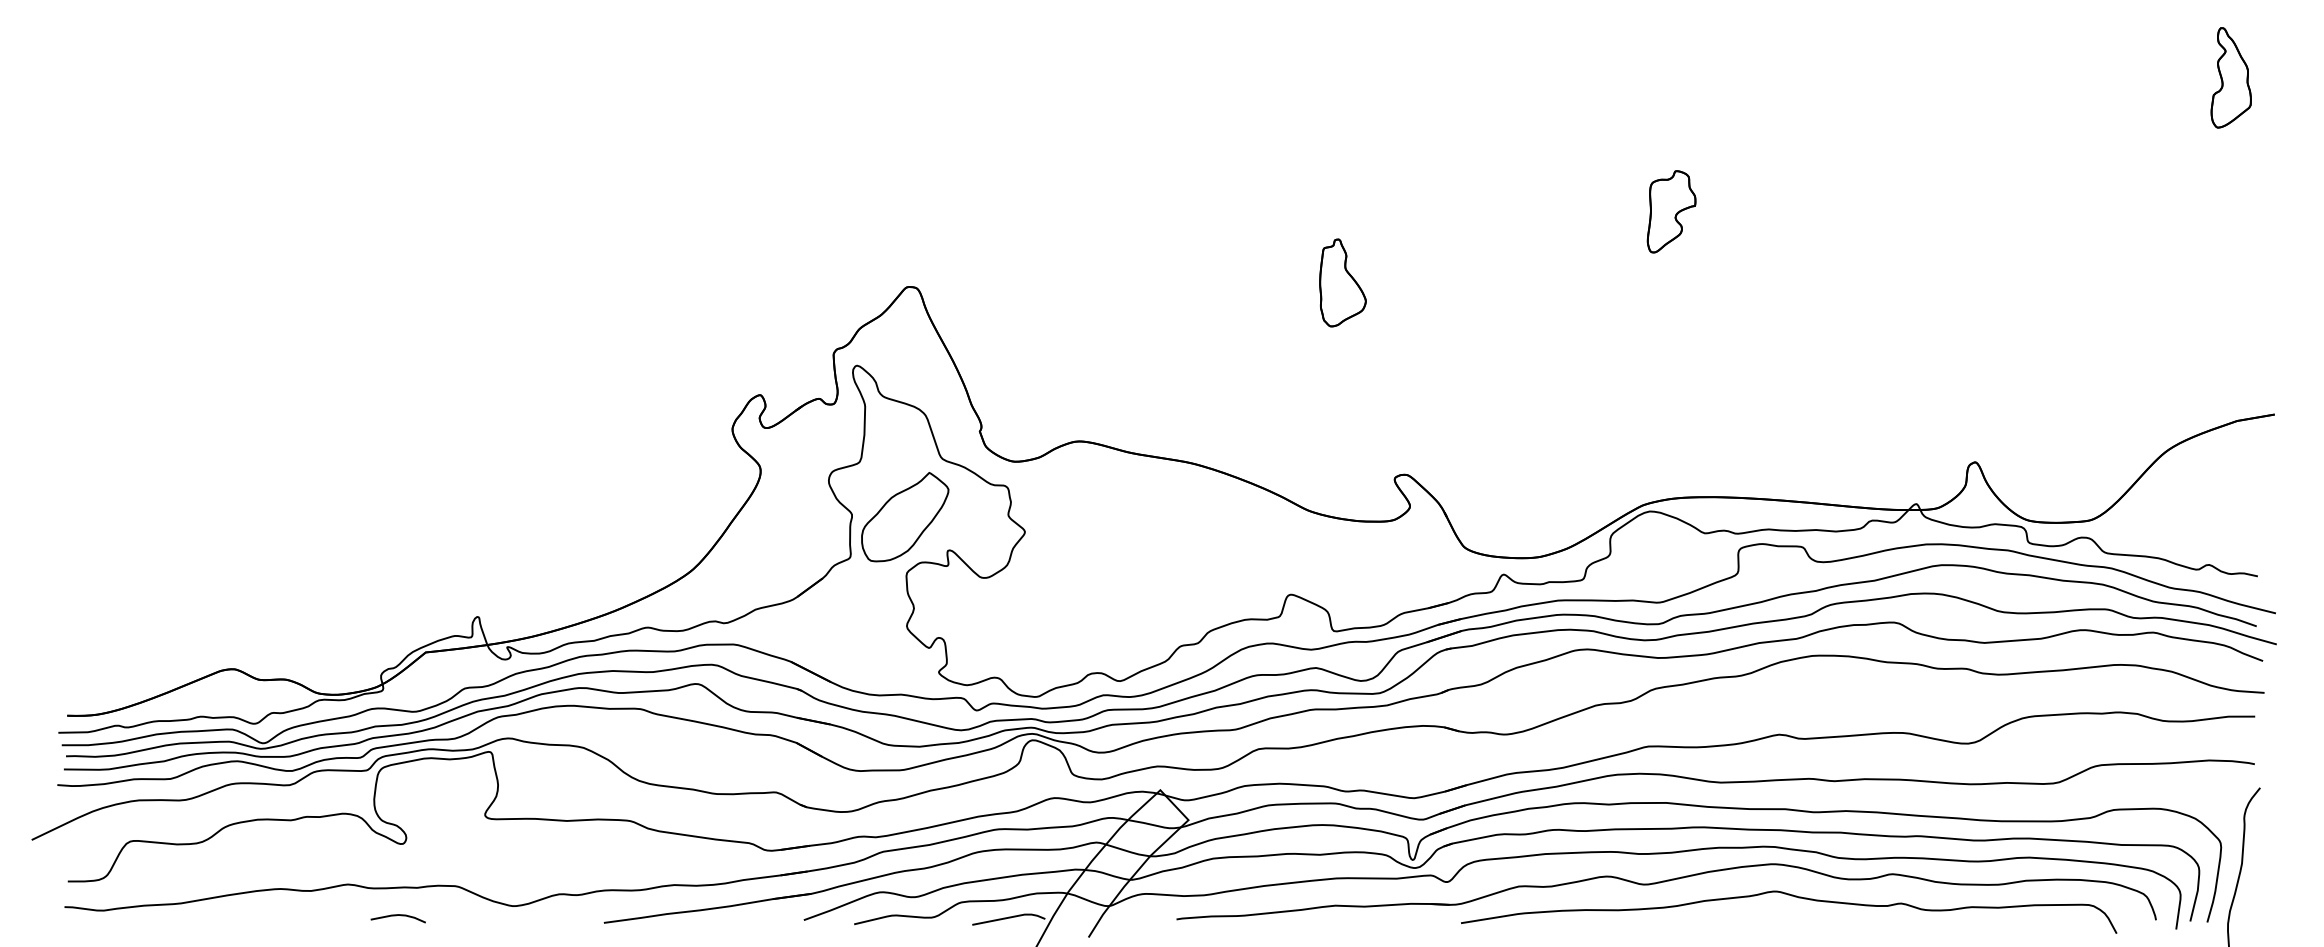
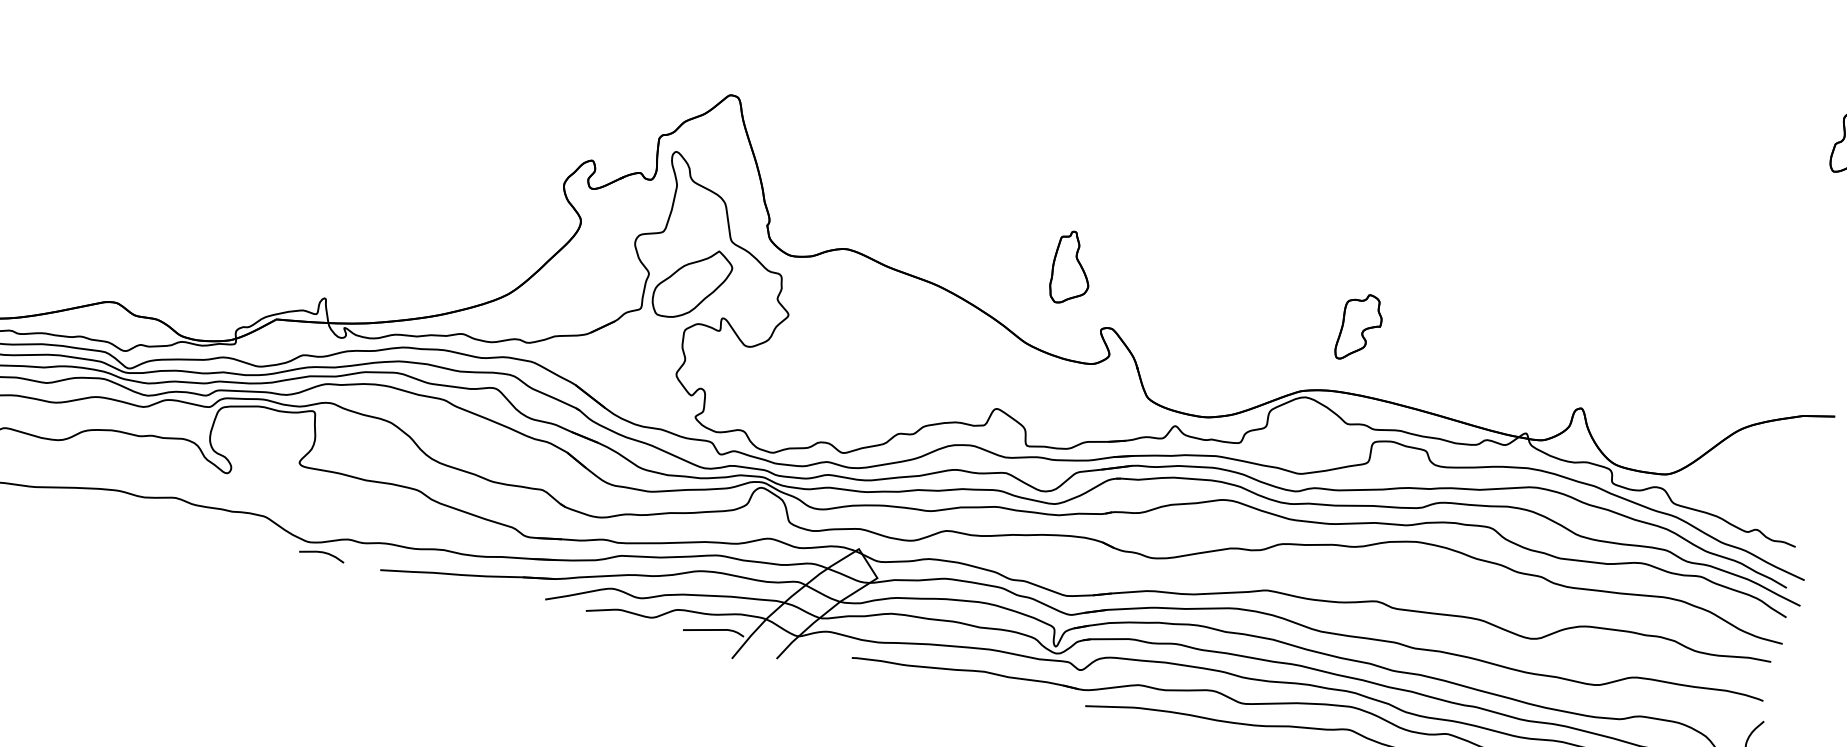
part: (1671, 211) -> (1359, 327), moved
part: (1342, 282) -> (1071, 267), moved
curve: (396, 916) -> (320, 553), moved

